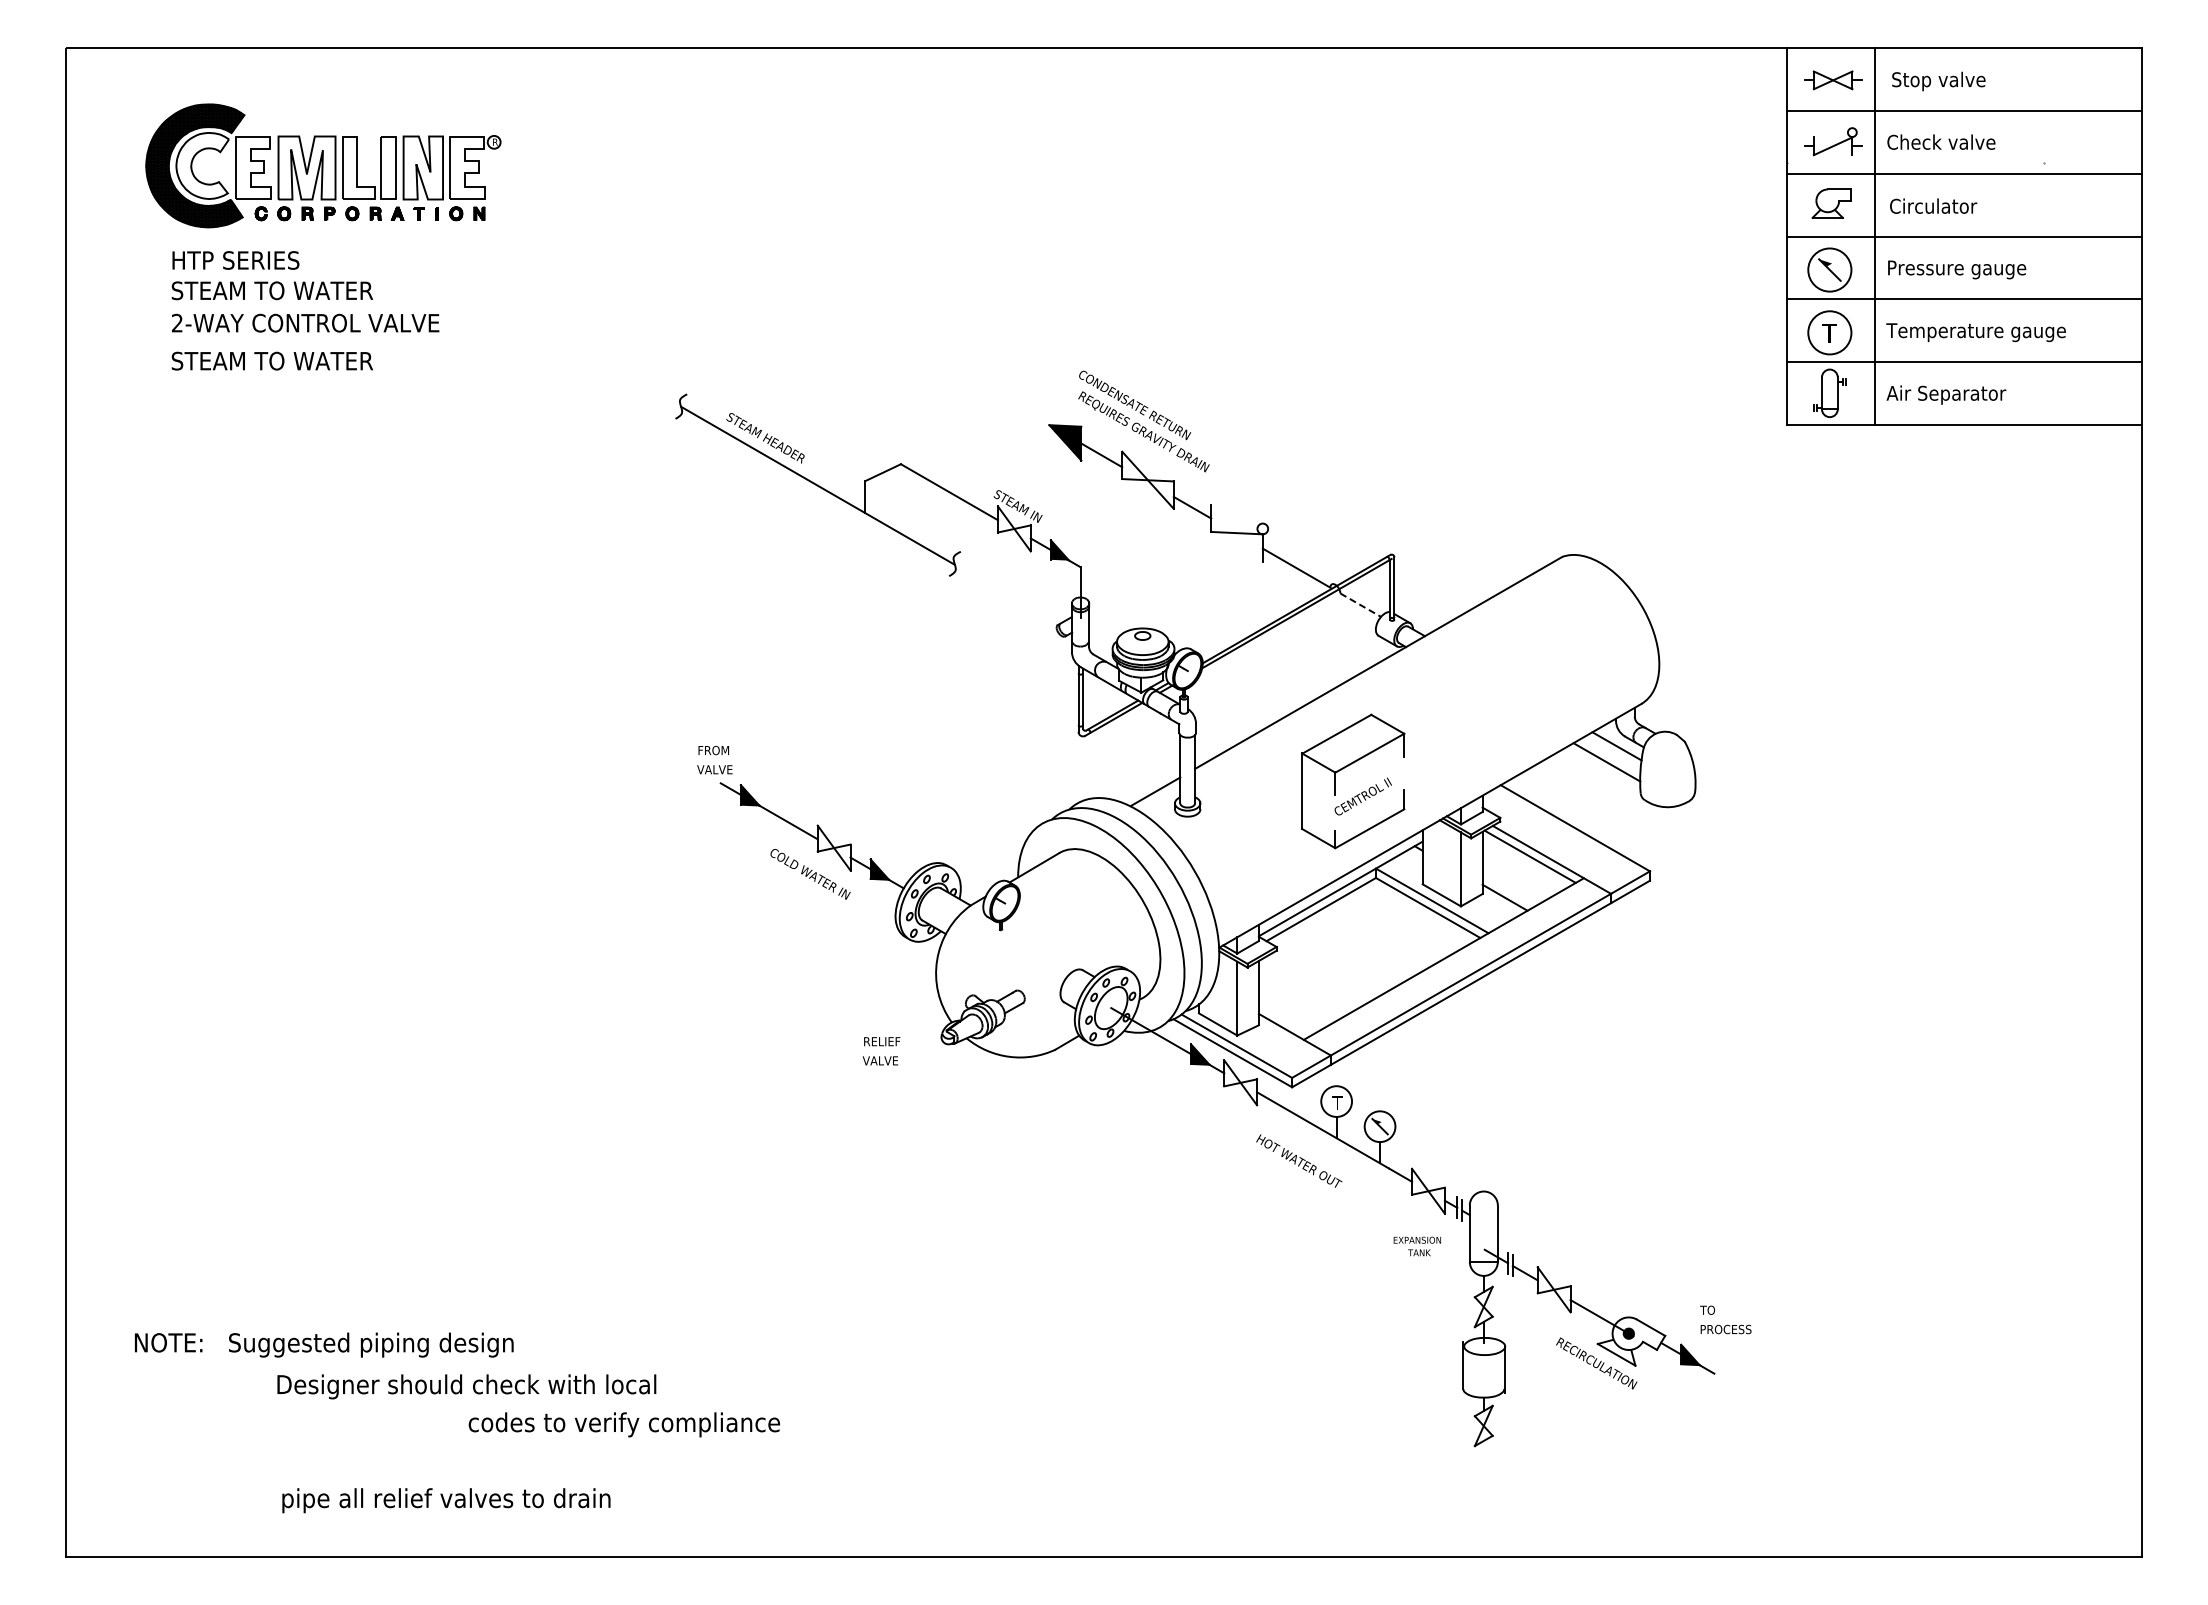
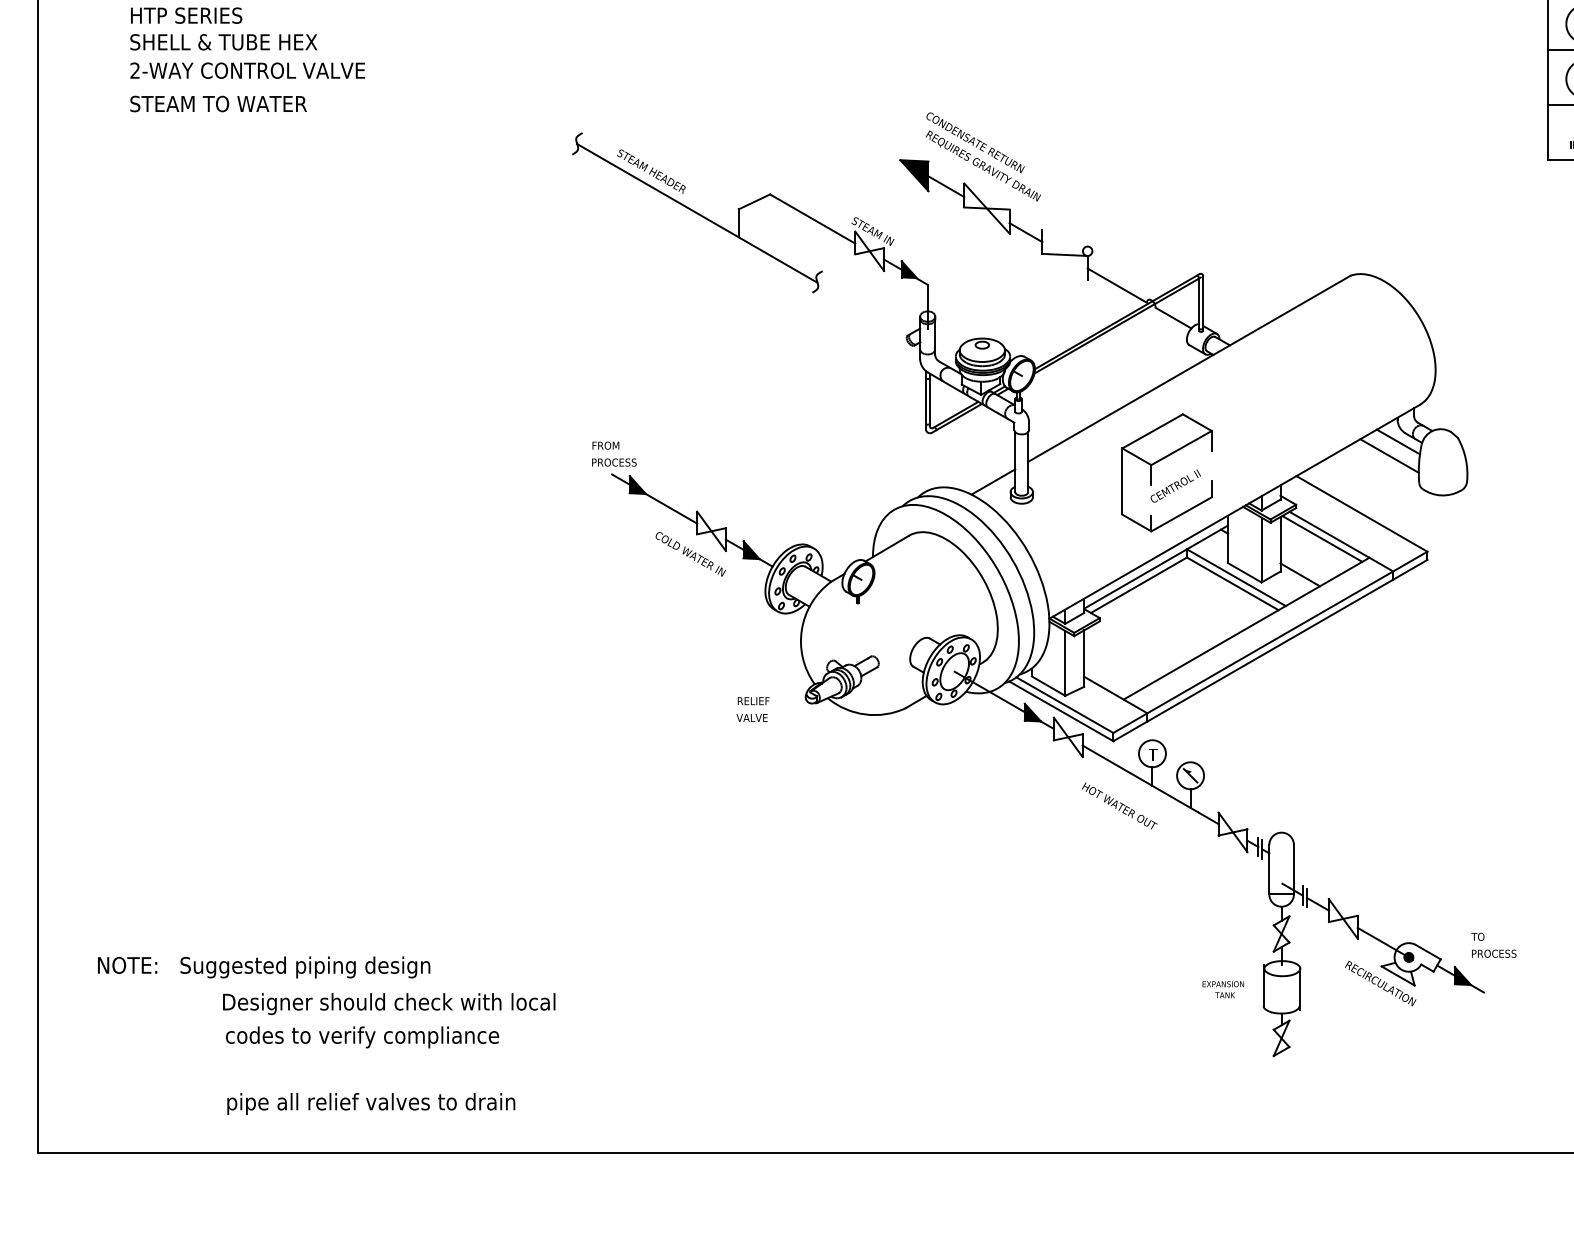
text: (284, 290) -> (229, 42), STEAM TO WATER -> SHELL & TUBE HEX
line: (1360, 605) -> (1173, 318), dashed -> solid
text: (722, 769) -> (613, 462), VALVE -> PROCESS
text: (1416, 1246) -> (1222, 989), moved
text: (623, 1424) -> (361, 1037), moved

